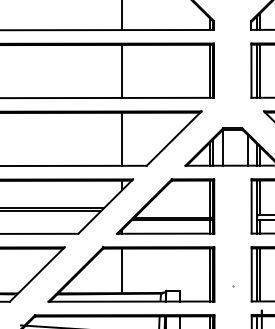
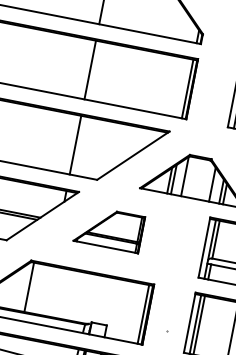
part: (165, 206) -> (109, 228), size x0.6
line: (121, 270) -> (28, 286), moved

